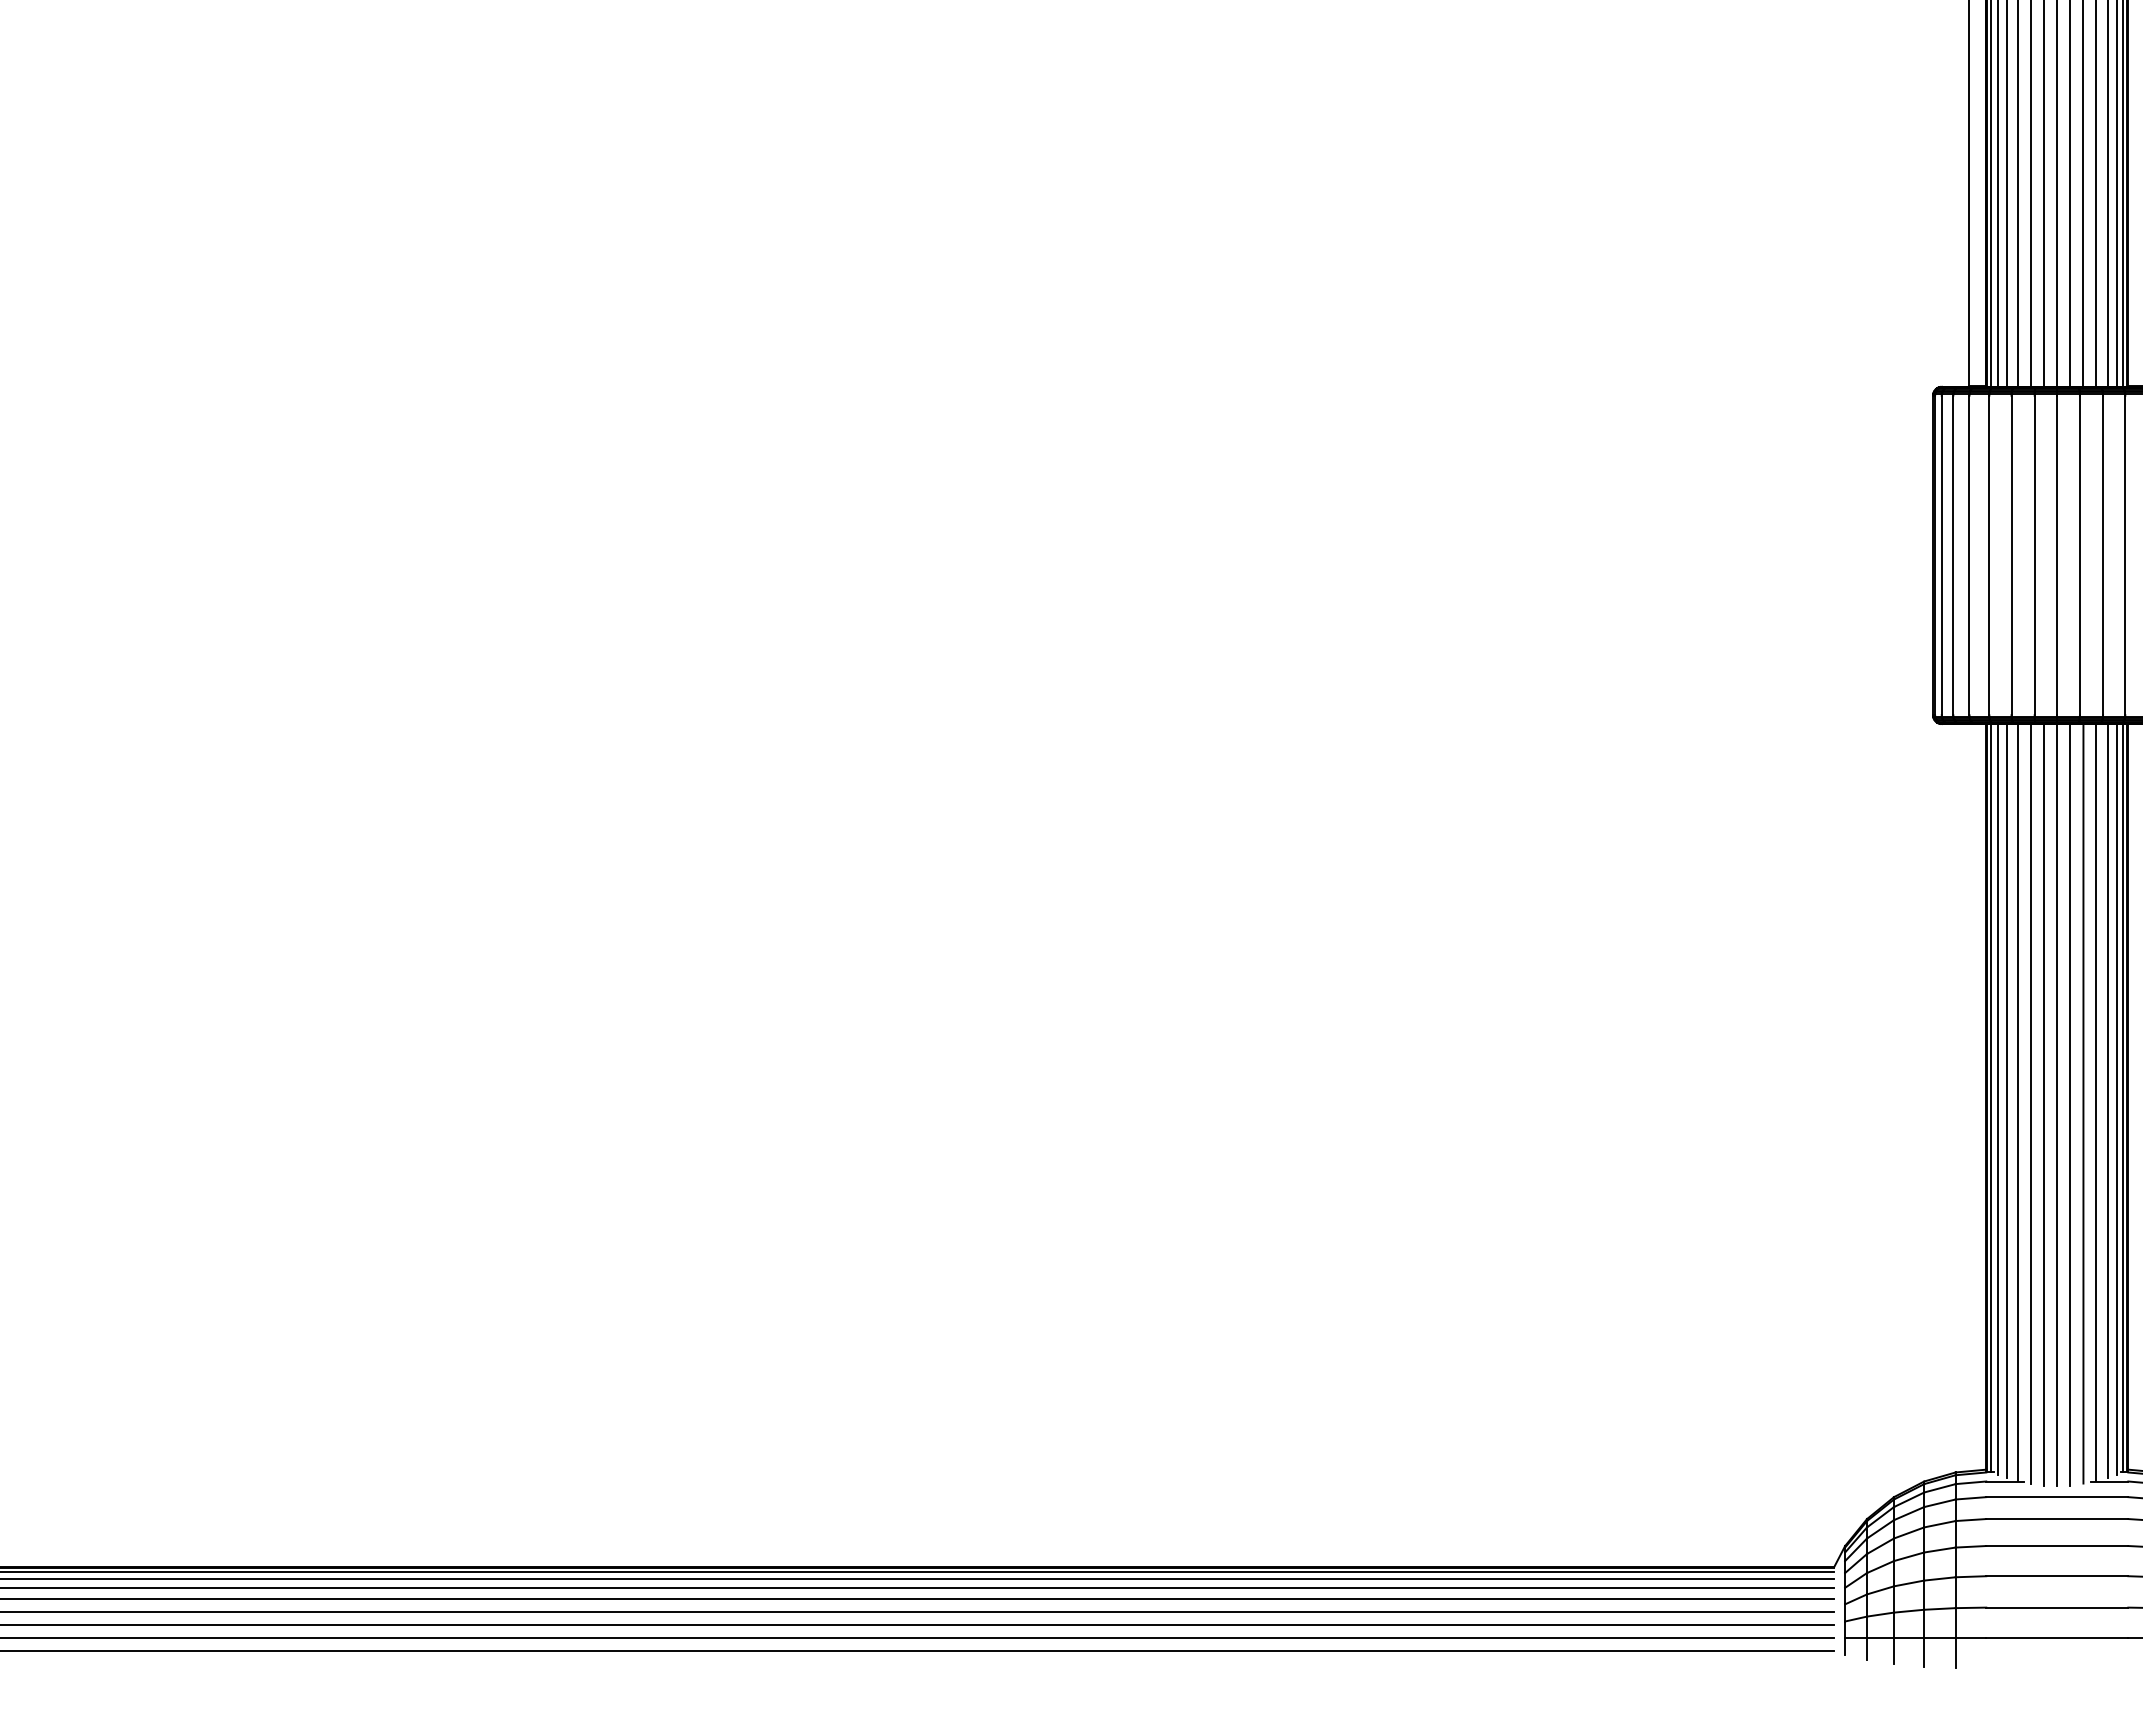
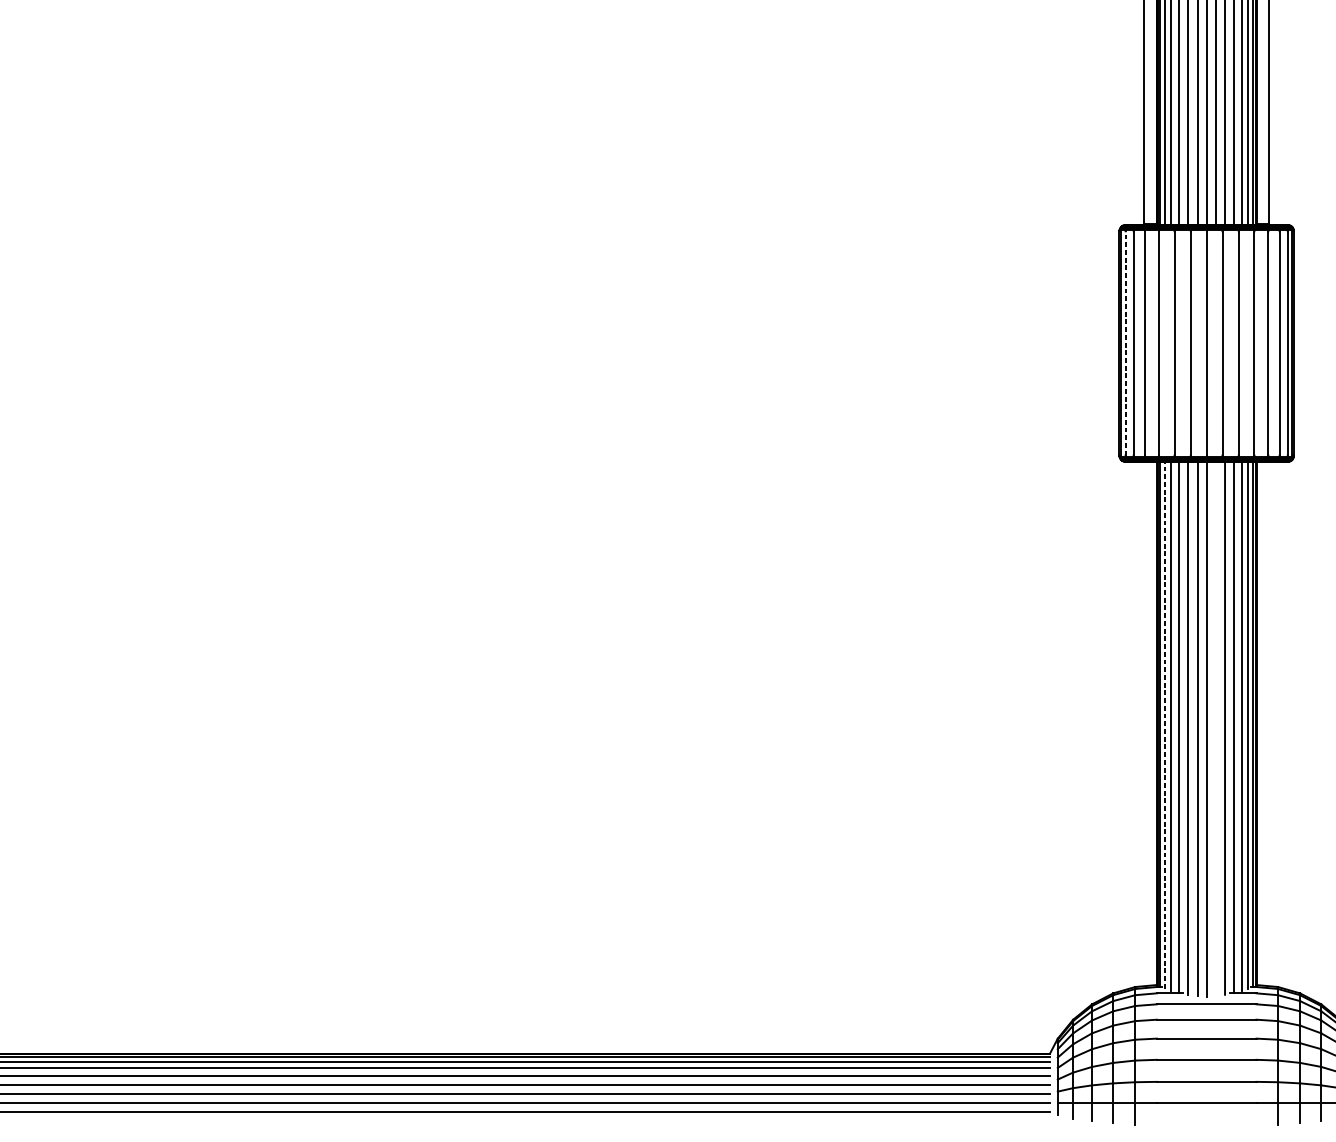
line: (1941, 555) -> (1125, 343), solid -> dashed
line: (1997, 1098) -> (1164, 724), solid -> dashed
line: (2070, 1104) -> (1215, 728), removed

